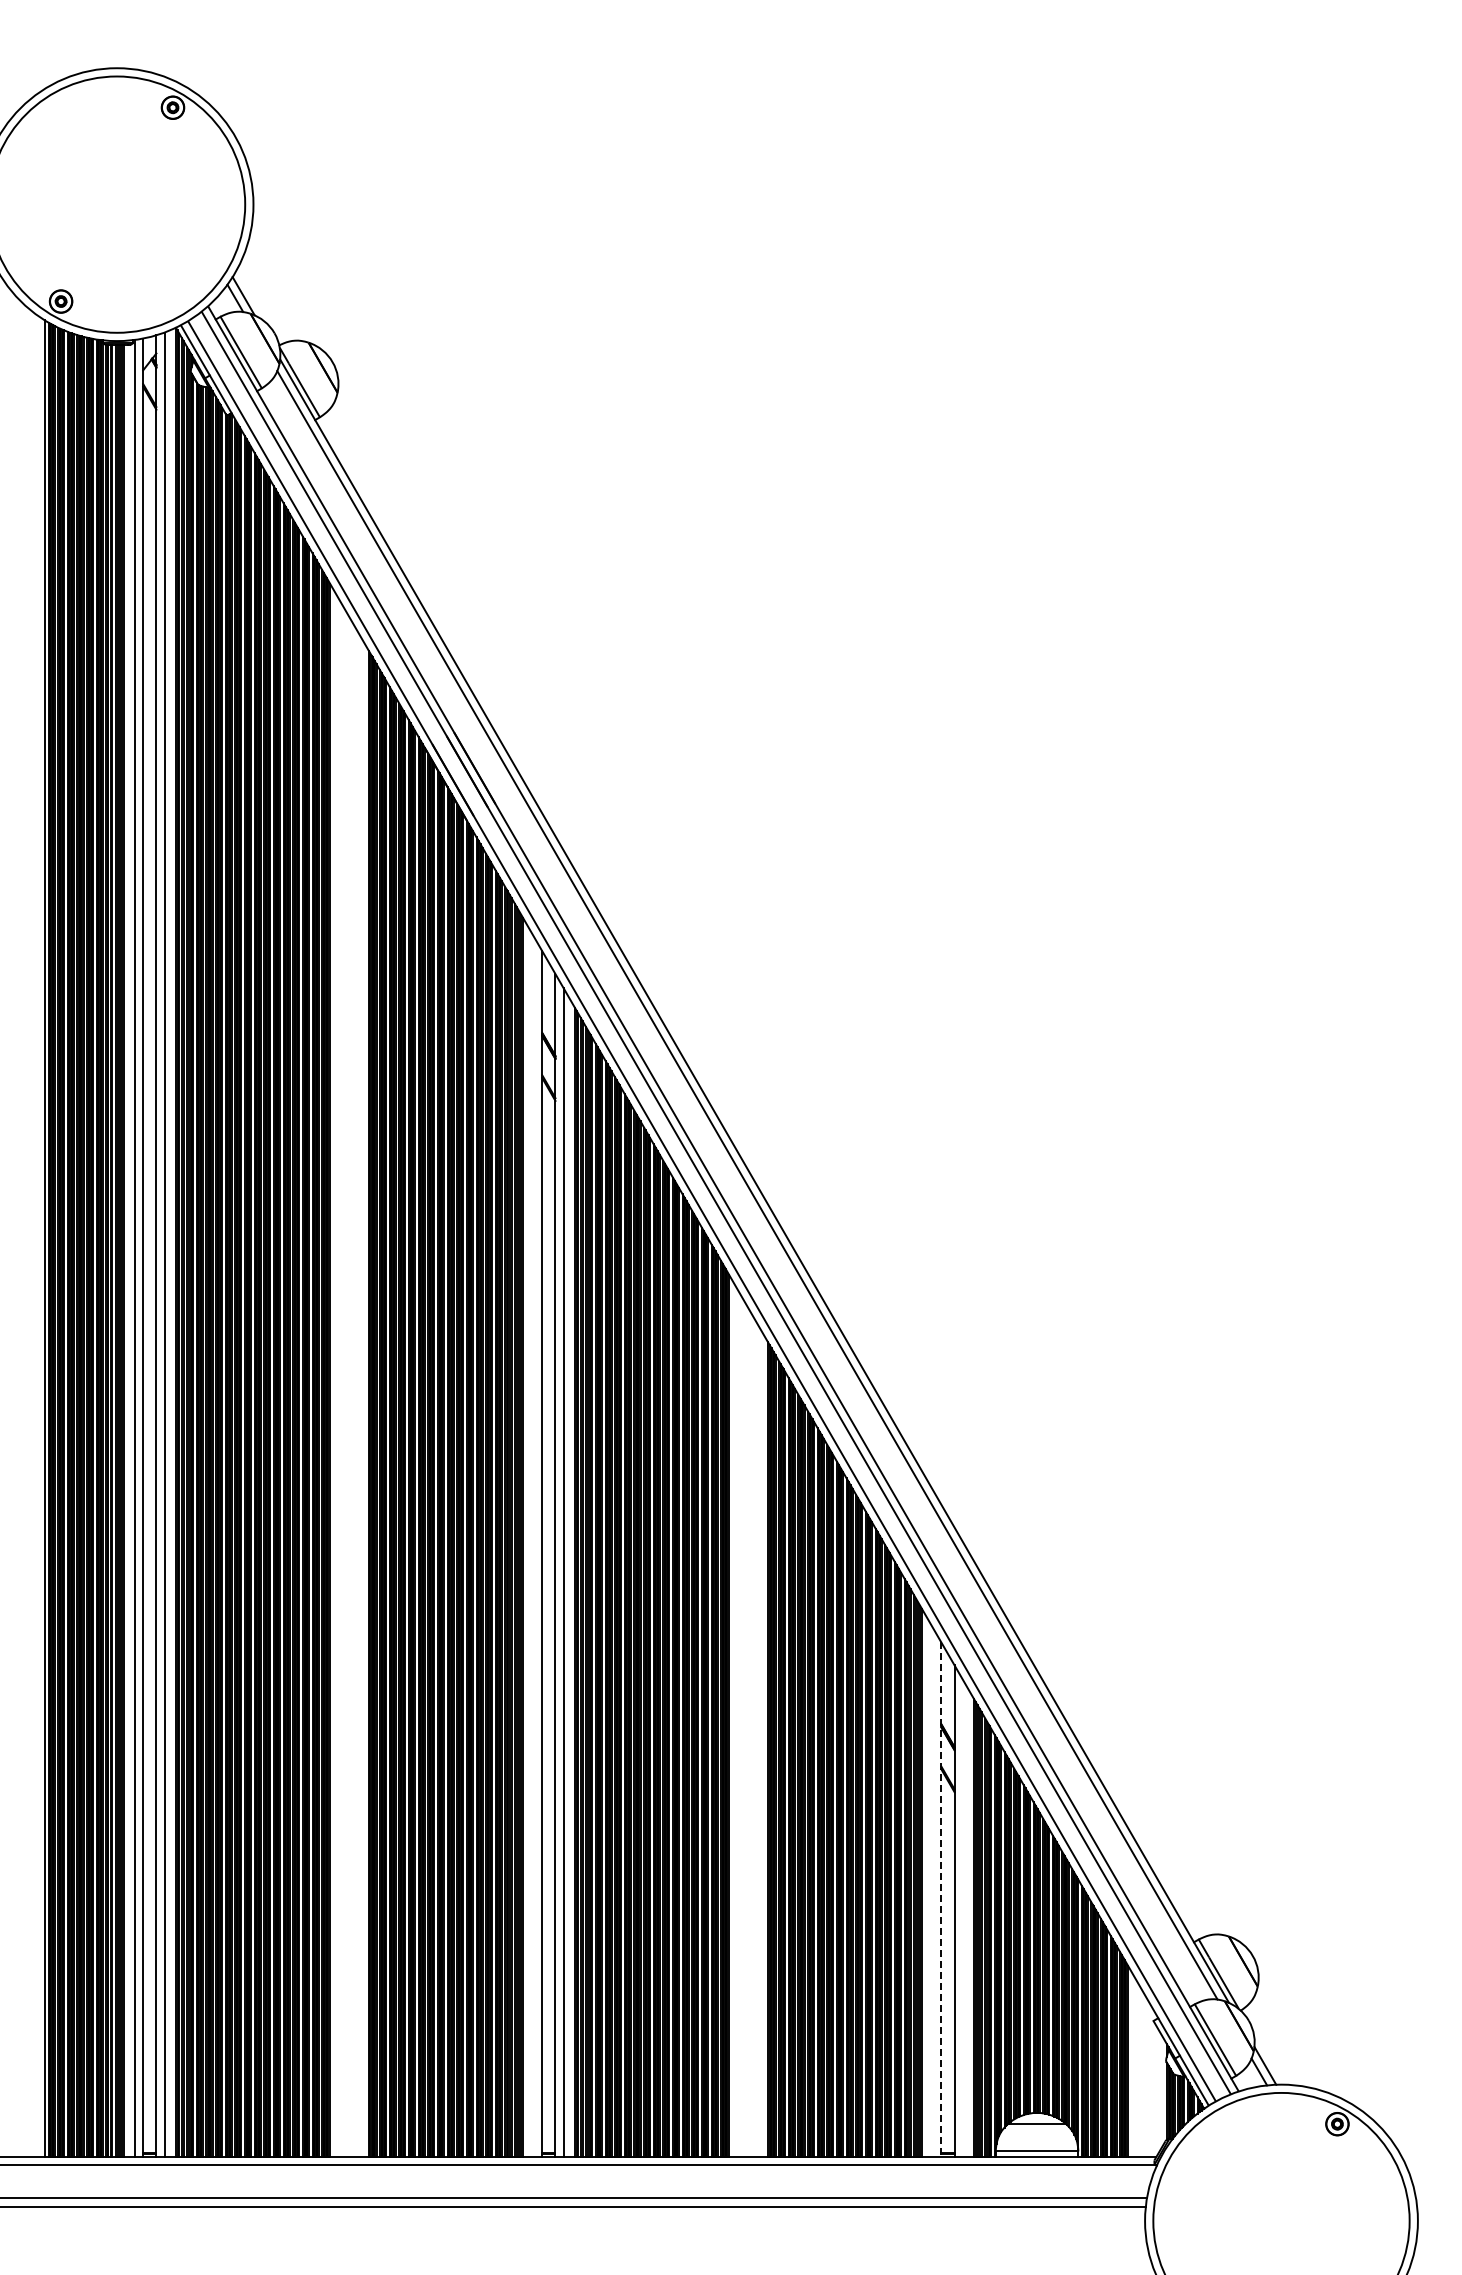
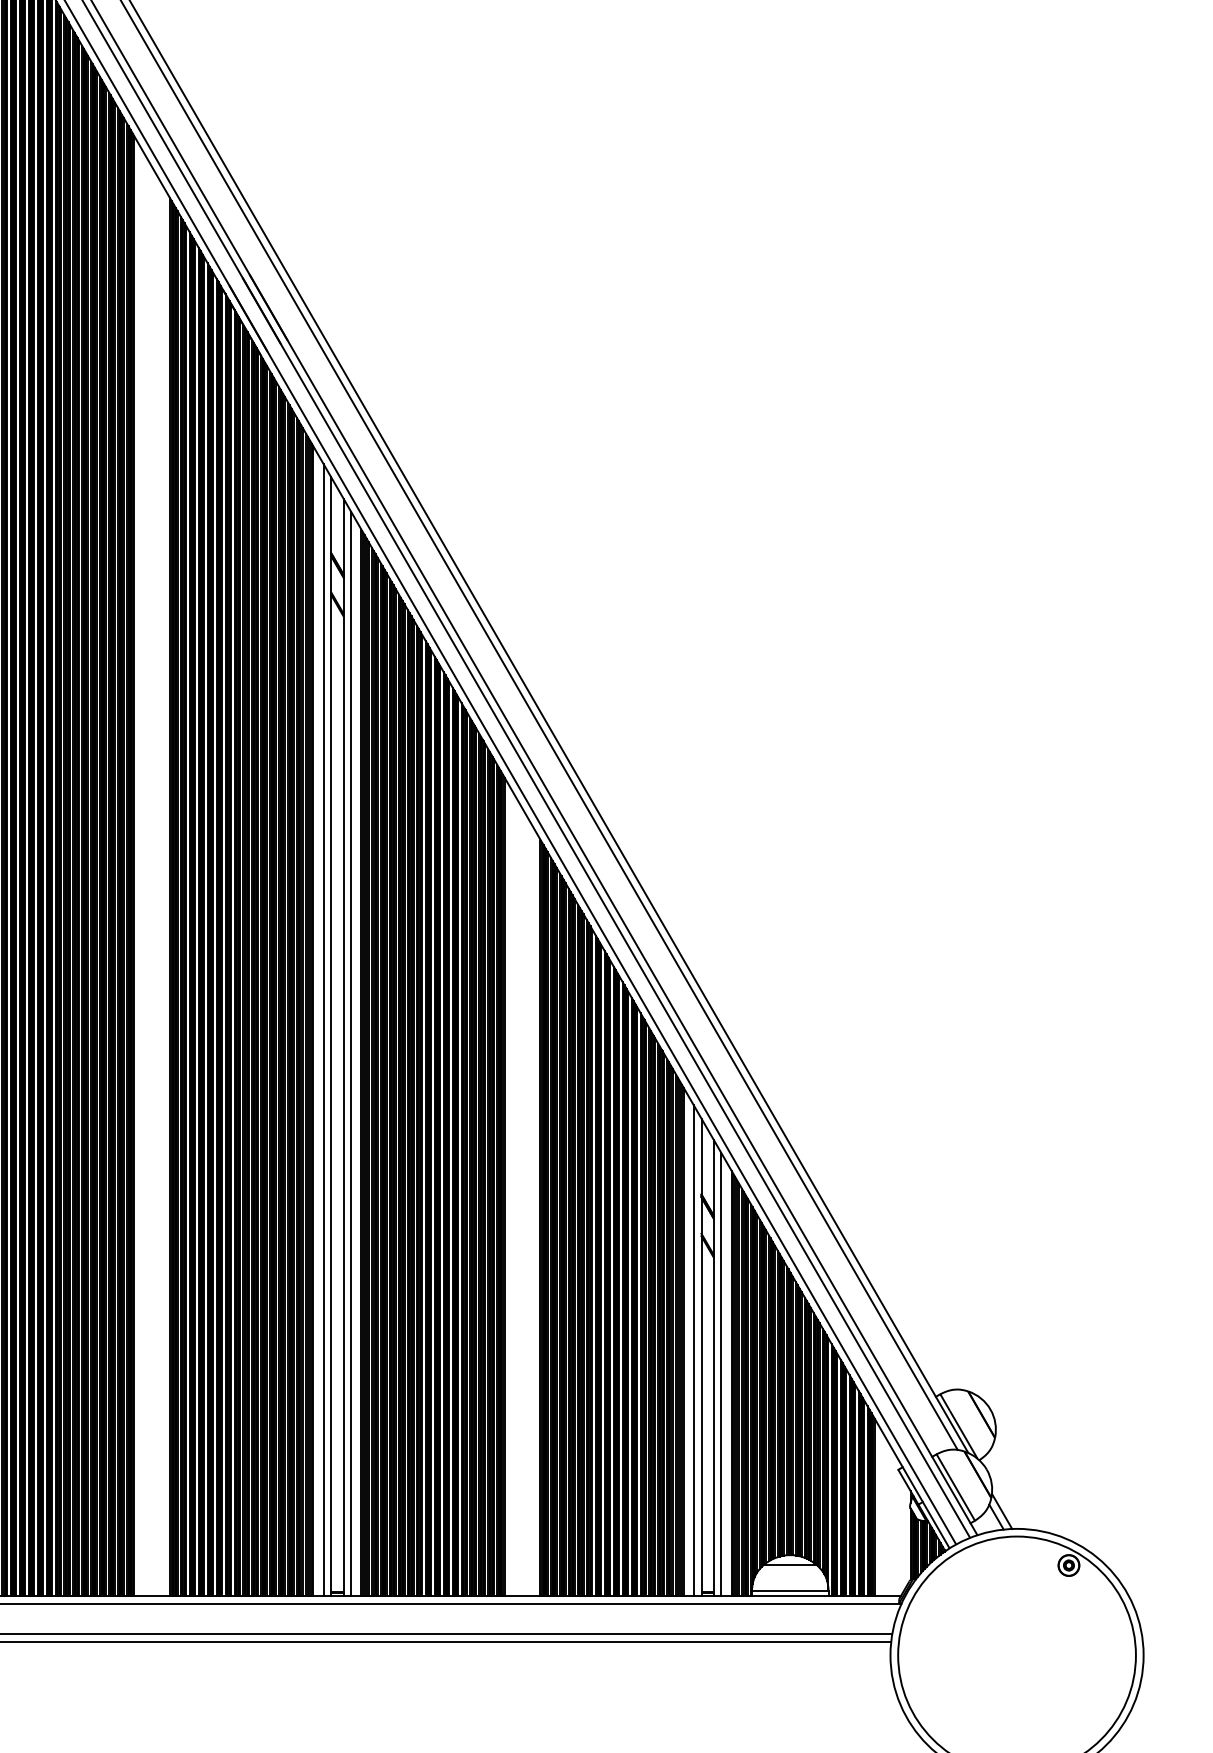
line: (533, 1546) -> (323, 1029), added
line: (933, 1892) -> (694, 1350), added
line: (941, 1900) -> (701, 1358), dashed -> solid
line: (962, 1918) -> (721, 1374), added

